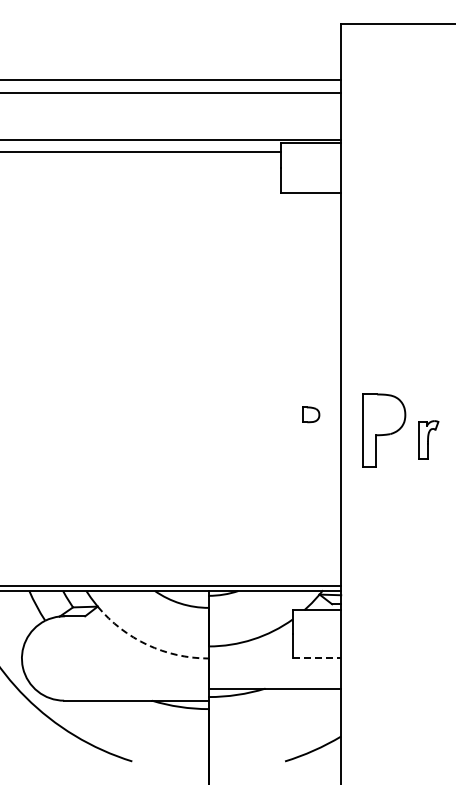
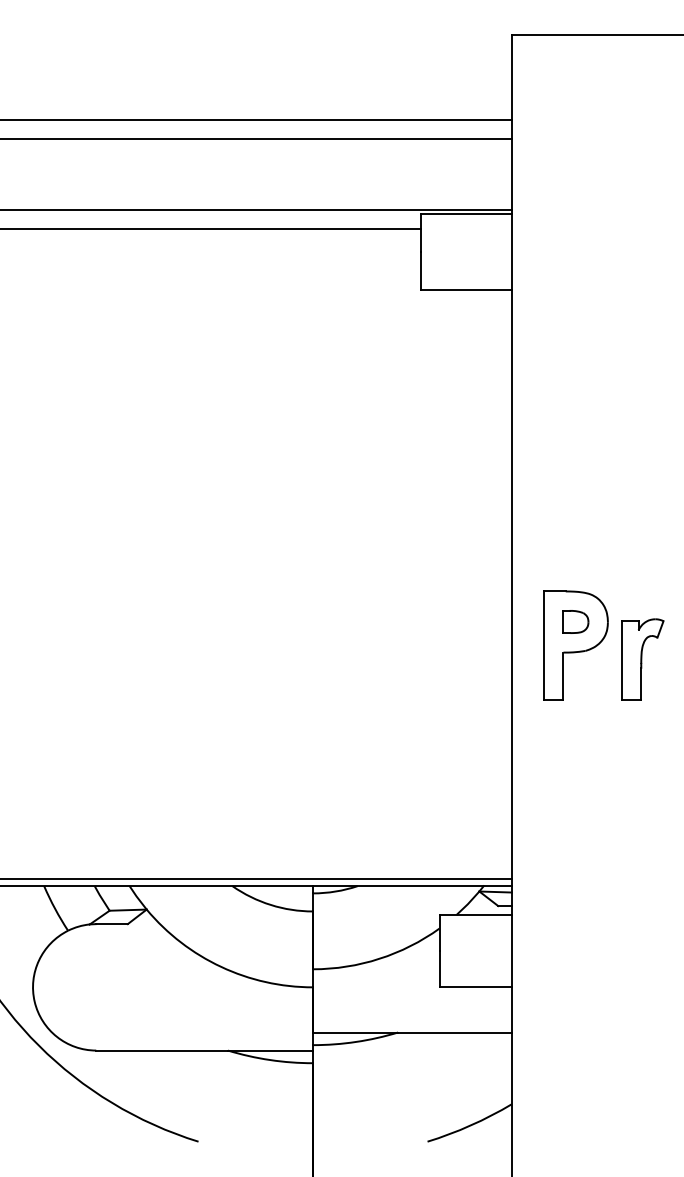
part: (311, 414) -> (576, 621), moved
part: (428, 439) -> (642, 658), size x1.43
arc: (147, 644) -> (221, 966), dashed -> solid
line: (317, 658) -> (476, 987), dashed -> solid

